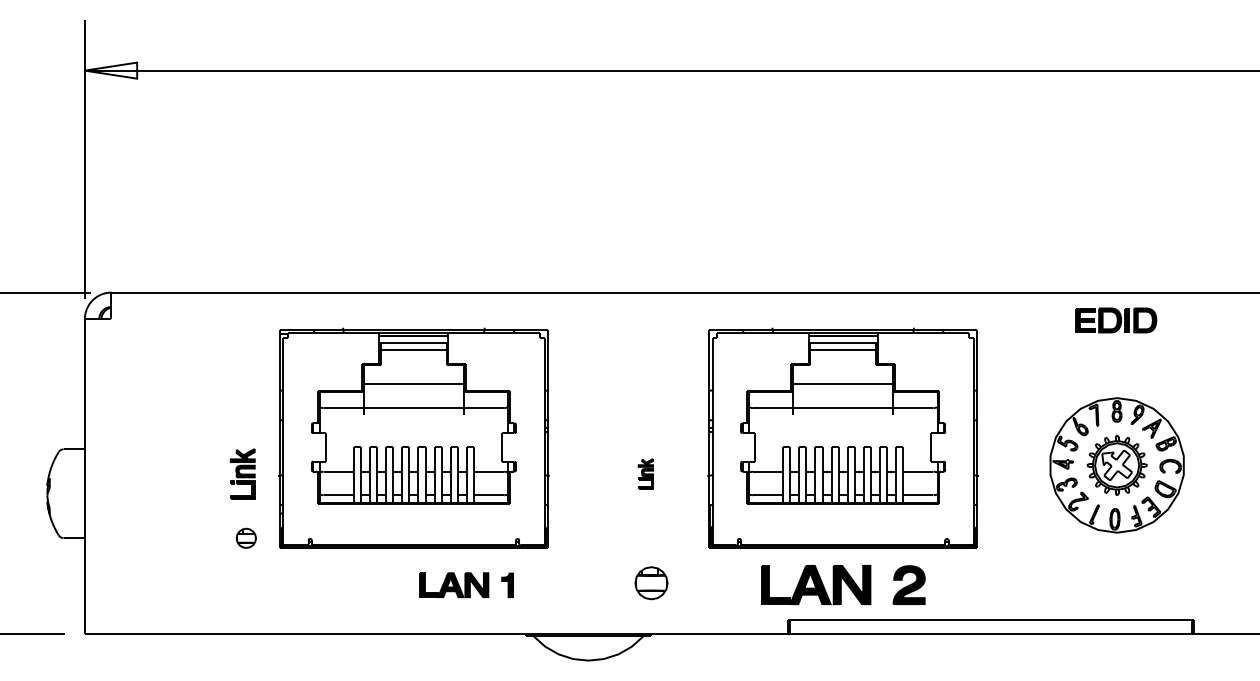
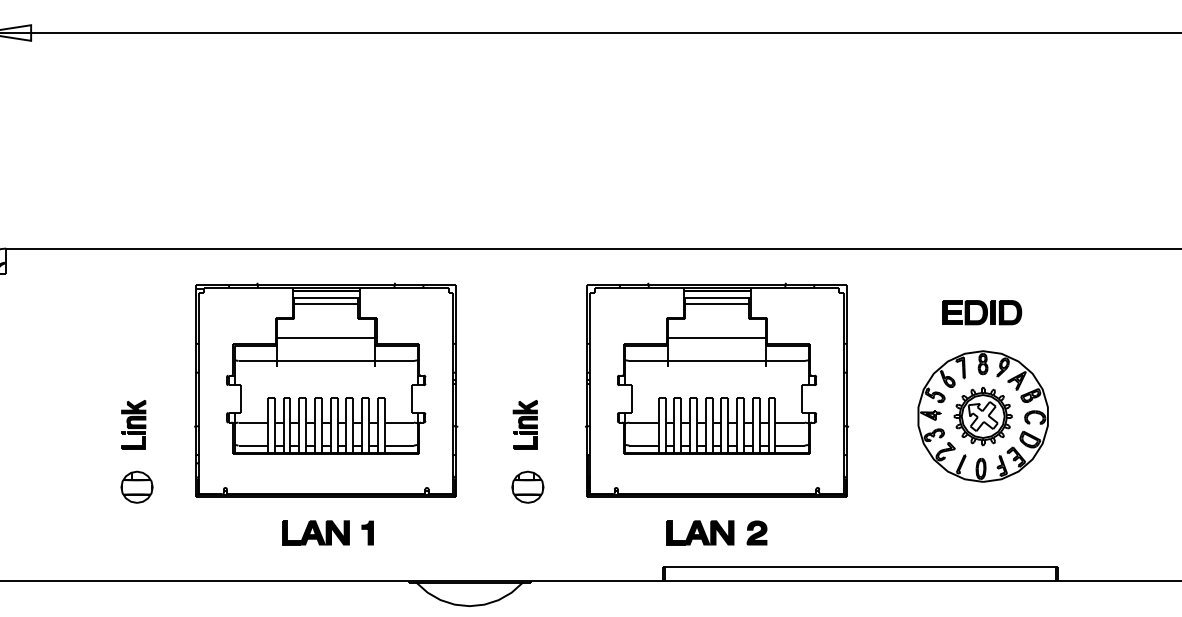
part: (1116, 320) -> (982, 312), moved
part: (413, 437) -> (325, 389), moved
part: (645, 473) -> (524, 424), size x1.67
part: (246, 538) -> (137, 487), size x1.67
part: (651, 583) -> (527, 487), moved
part: (466, 585) -> (327, 533), moved
part: (842, 585) -> (716, 533), size x0.62

